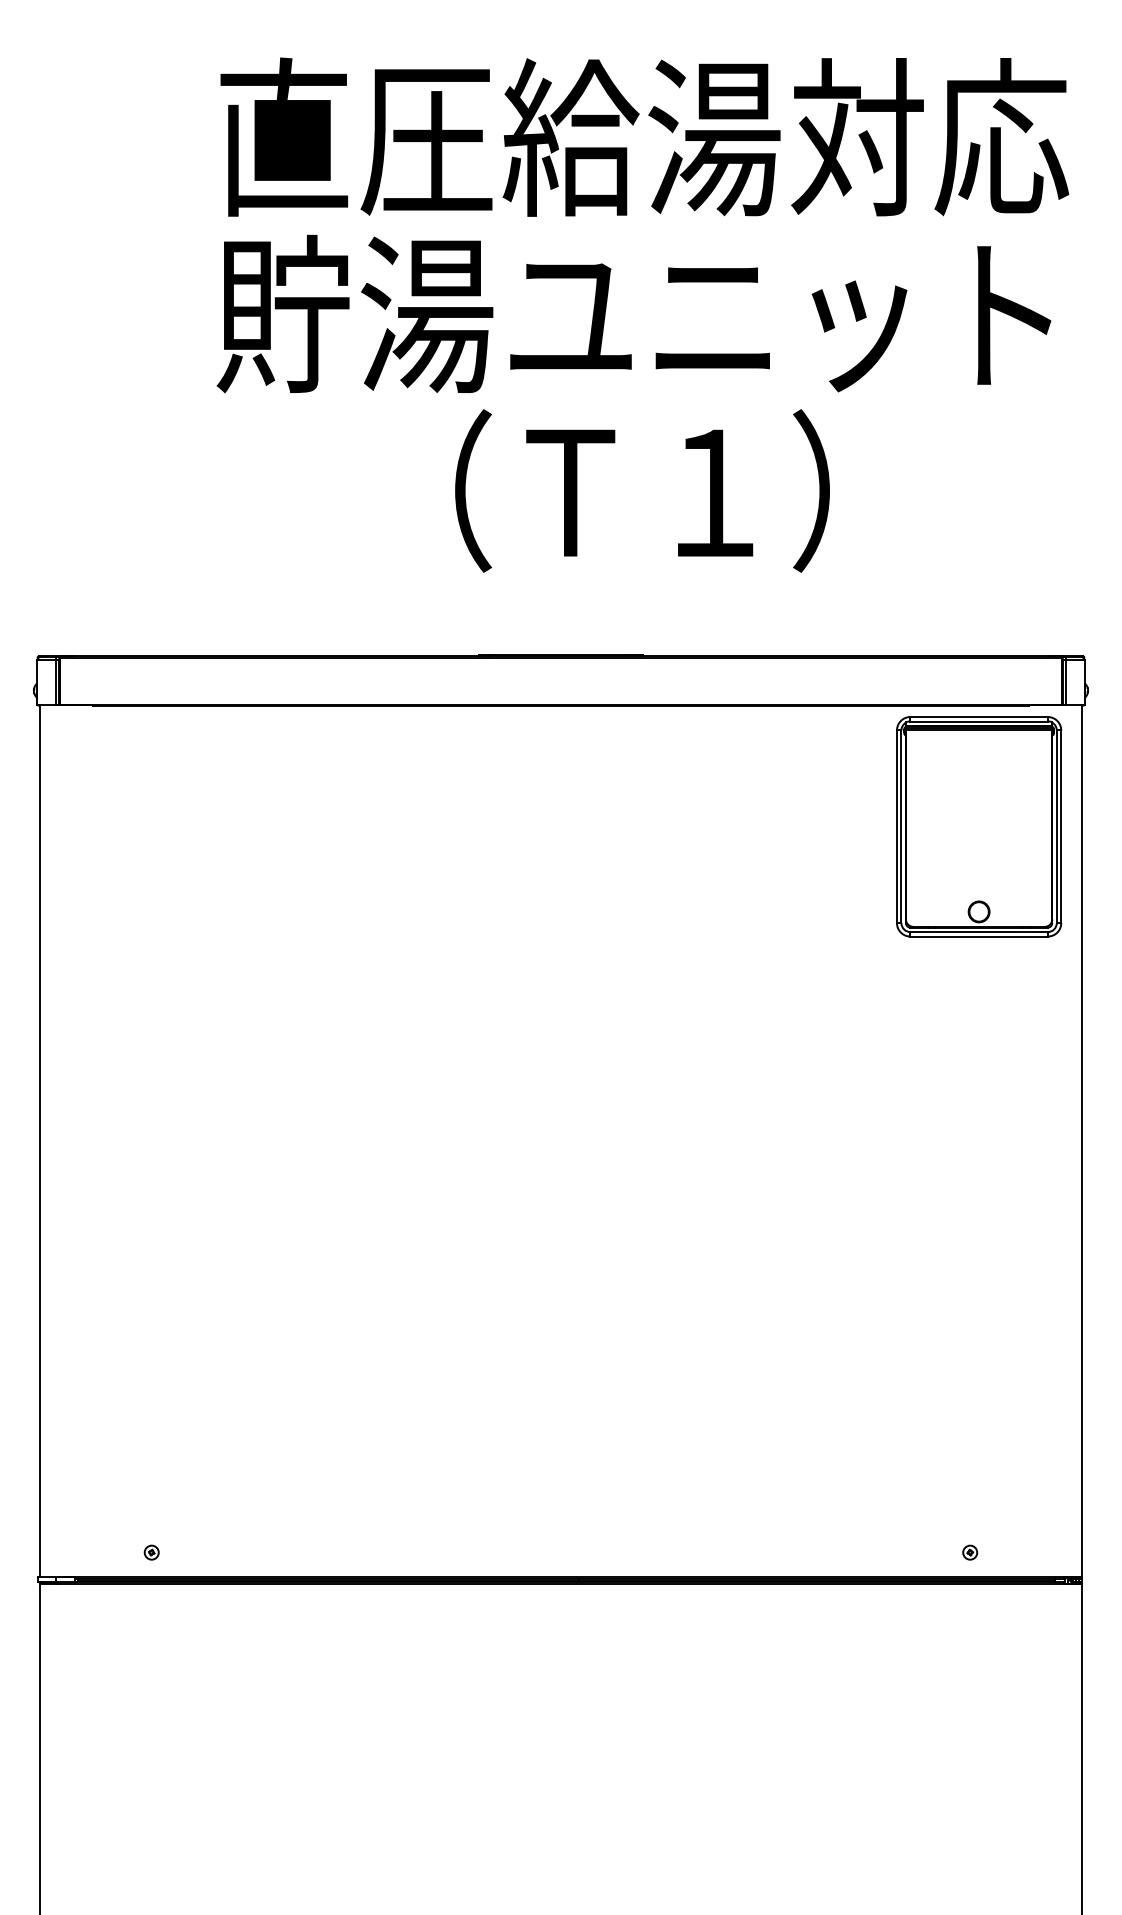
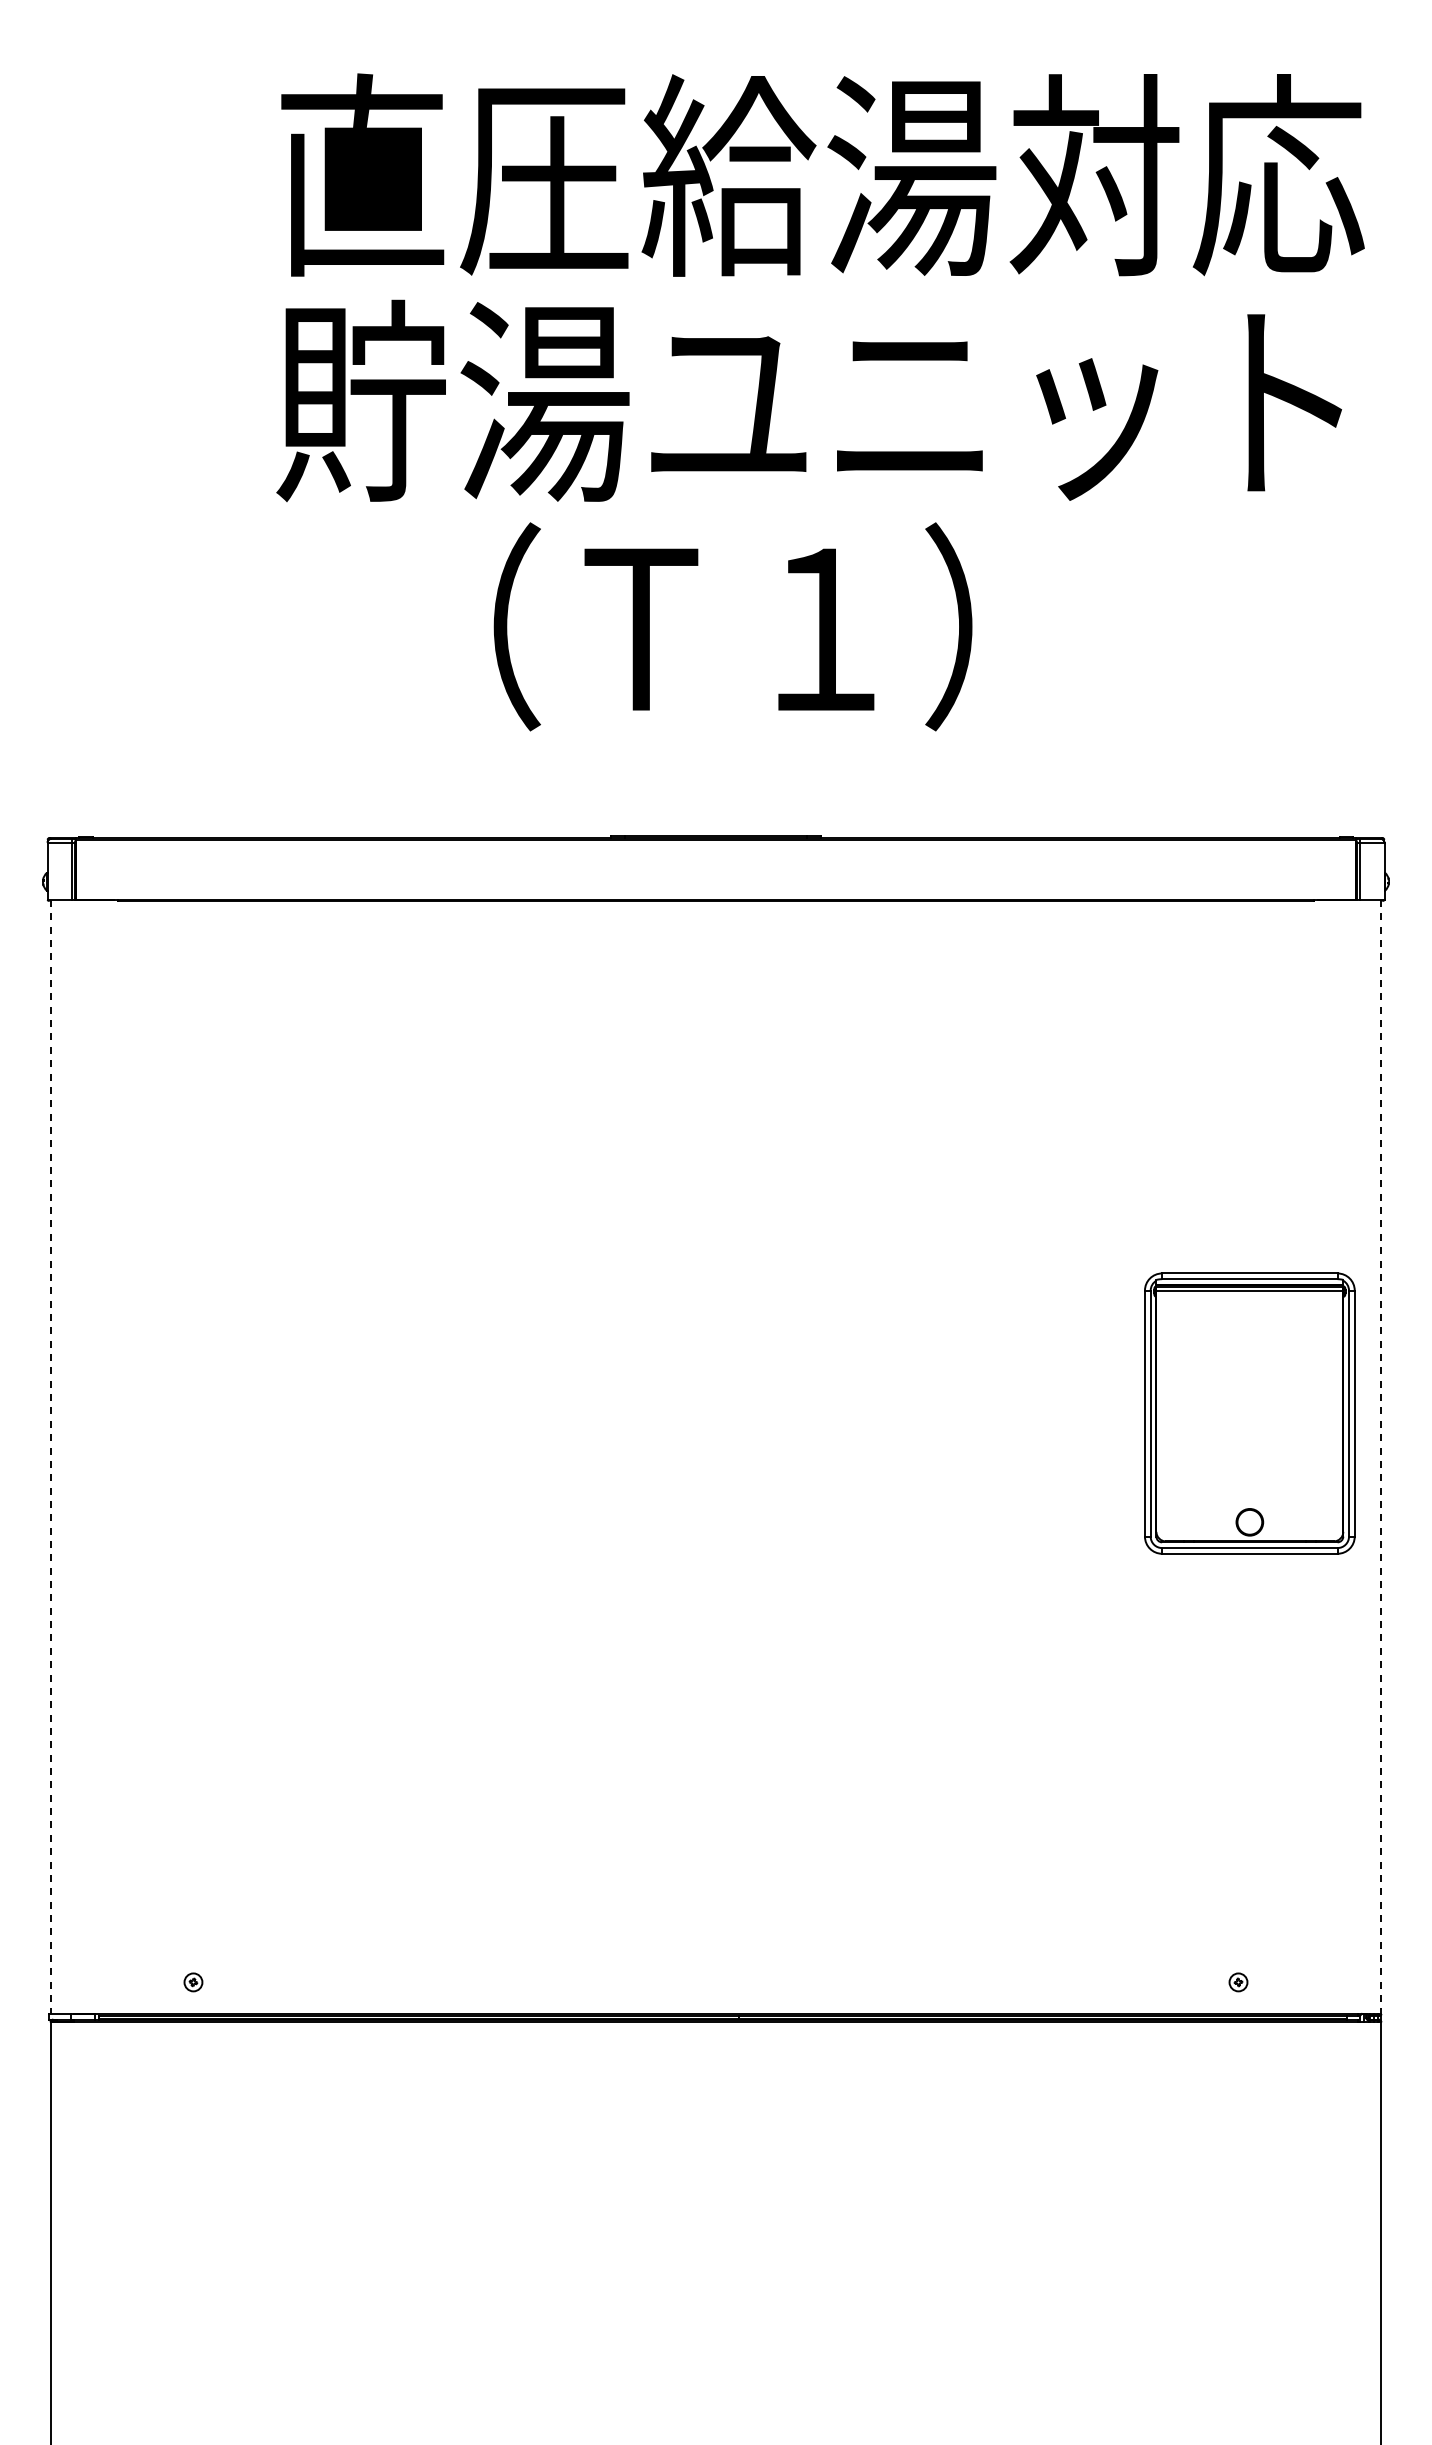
text: (642, 490) -> (732, 626), moved
part: (978, 826) -> (1249, 1413), moved
line: (39, 1140) -> (50, 1456), solid -> dashed
line: (1082, 1141) -> (1381, 1457), solid -> dashed

